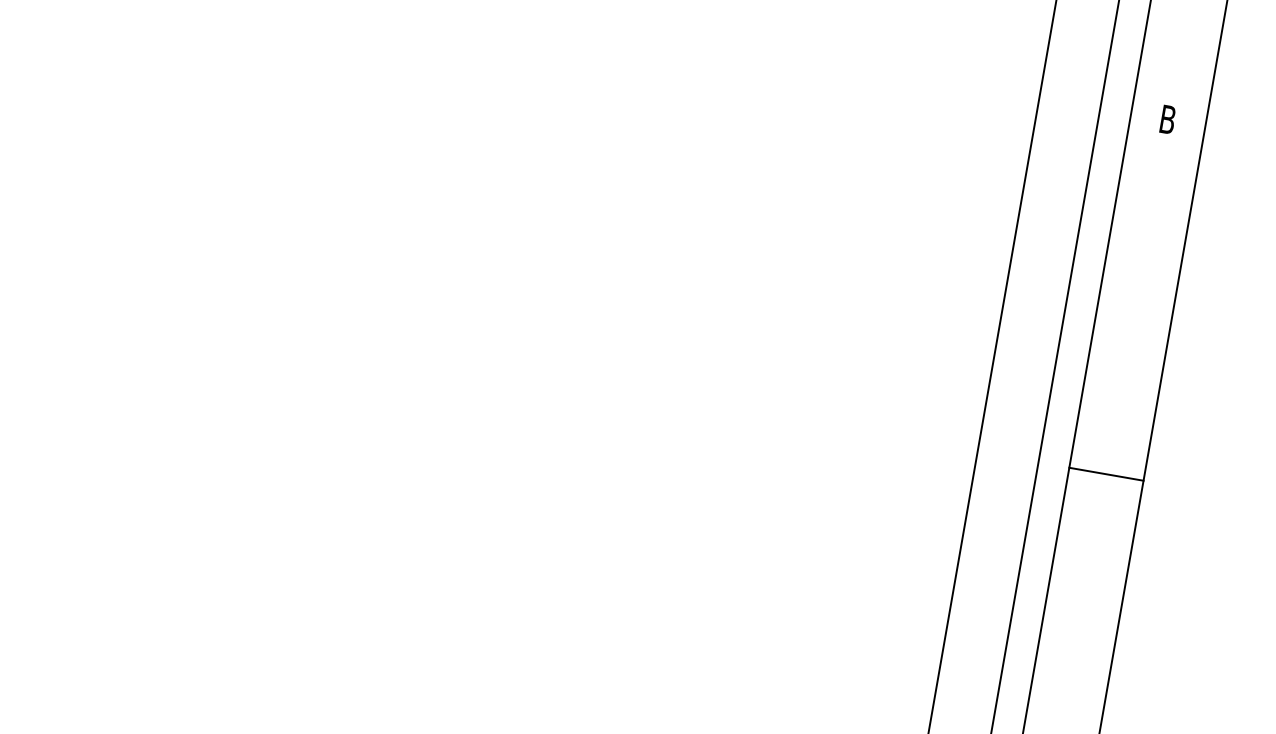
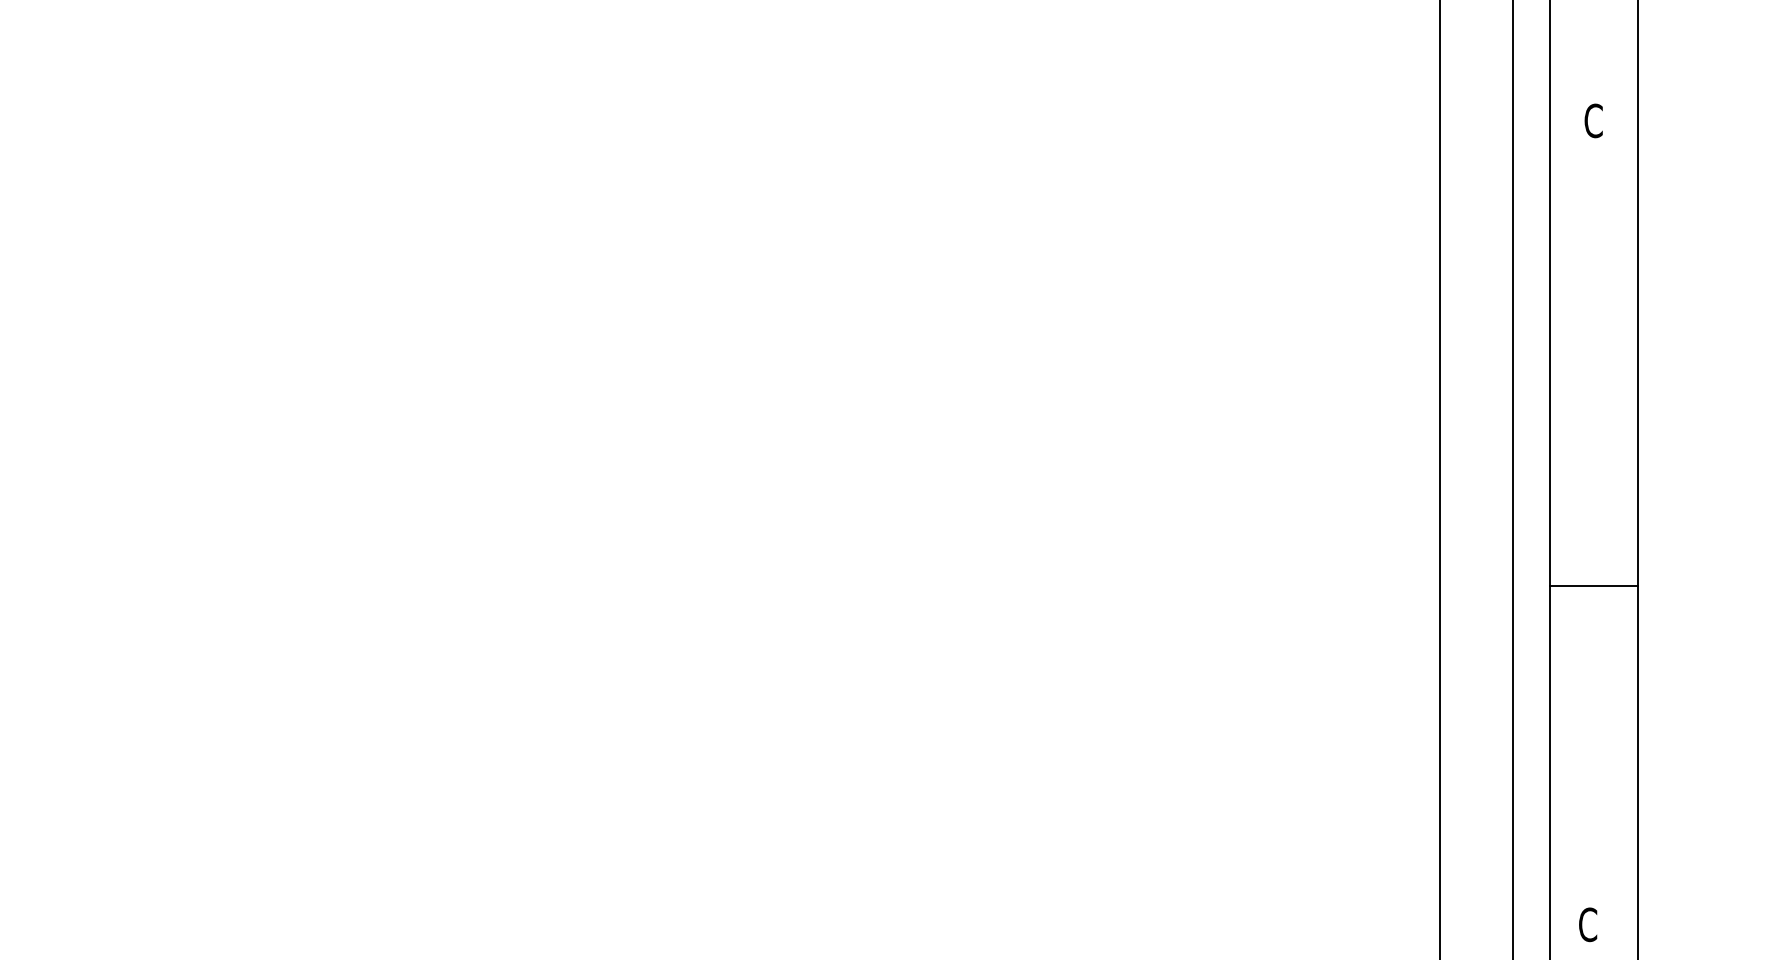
text: (1167, 119) -> (1593, 120), B -> C
line: (1105, 473) -> (1593, 585), moved

